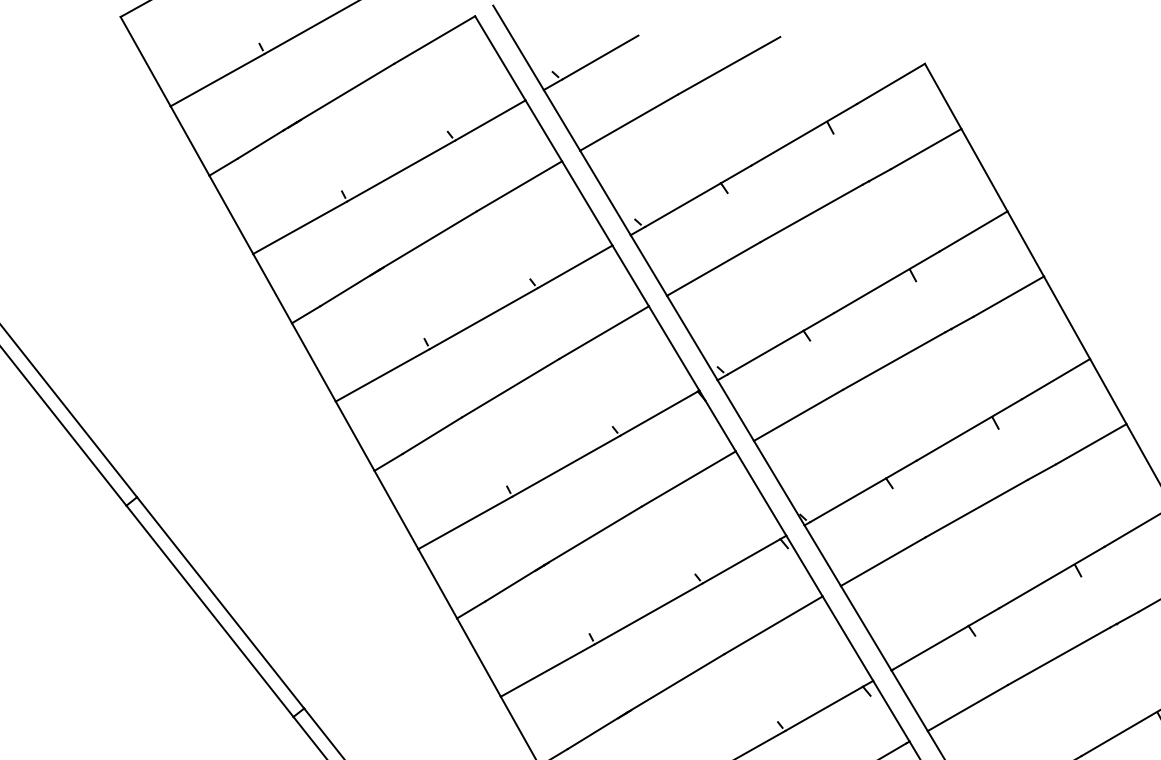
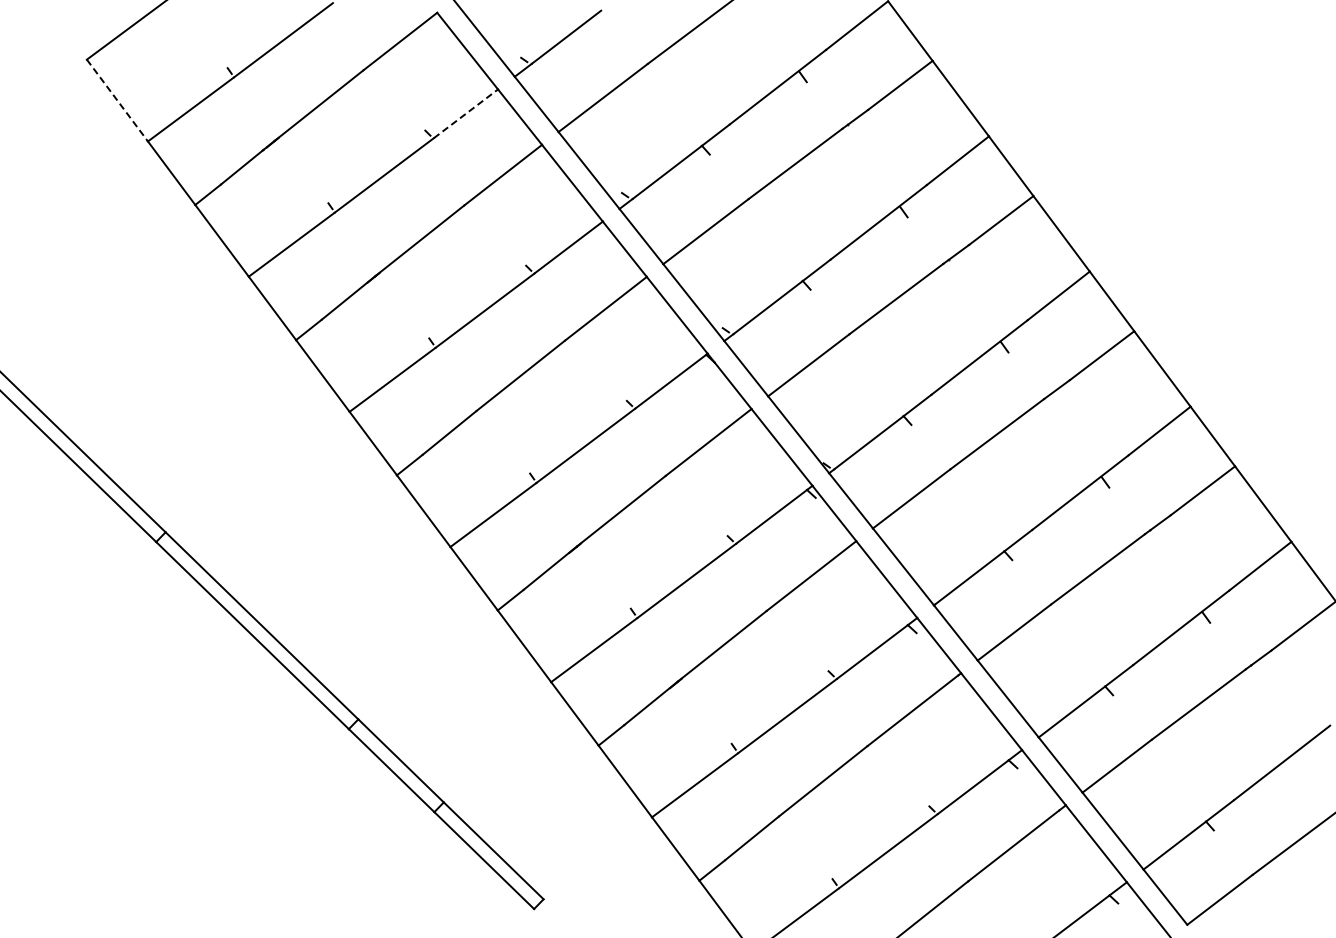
line: (145, 61) -> (117, 100), solid -> dashed
line: (491, 120) -> (466, 113), solid -> dashed

